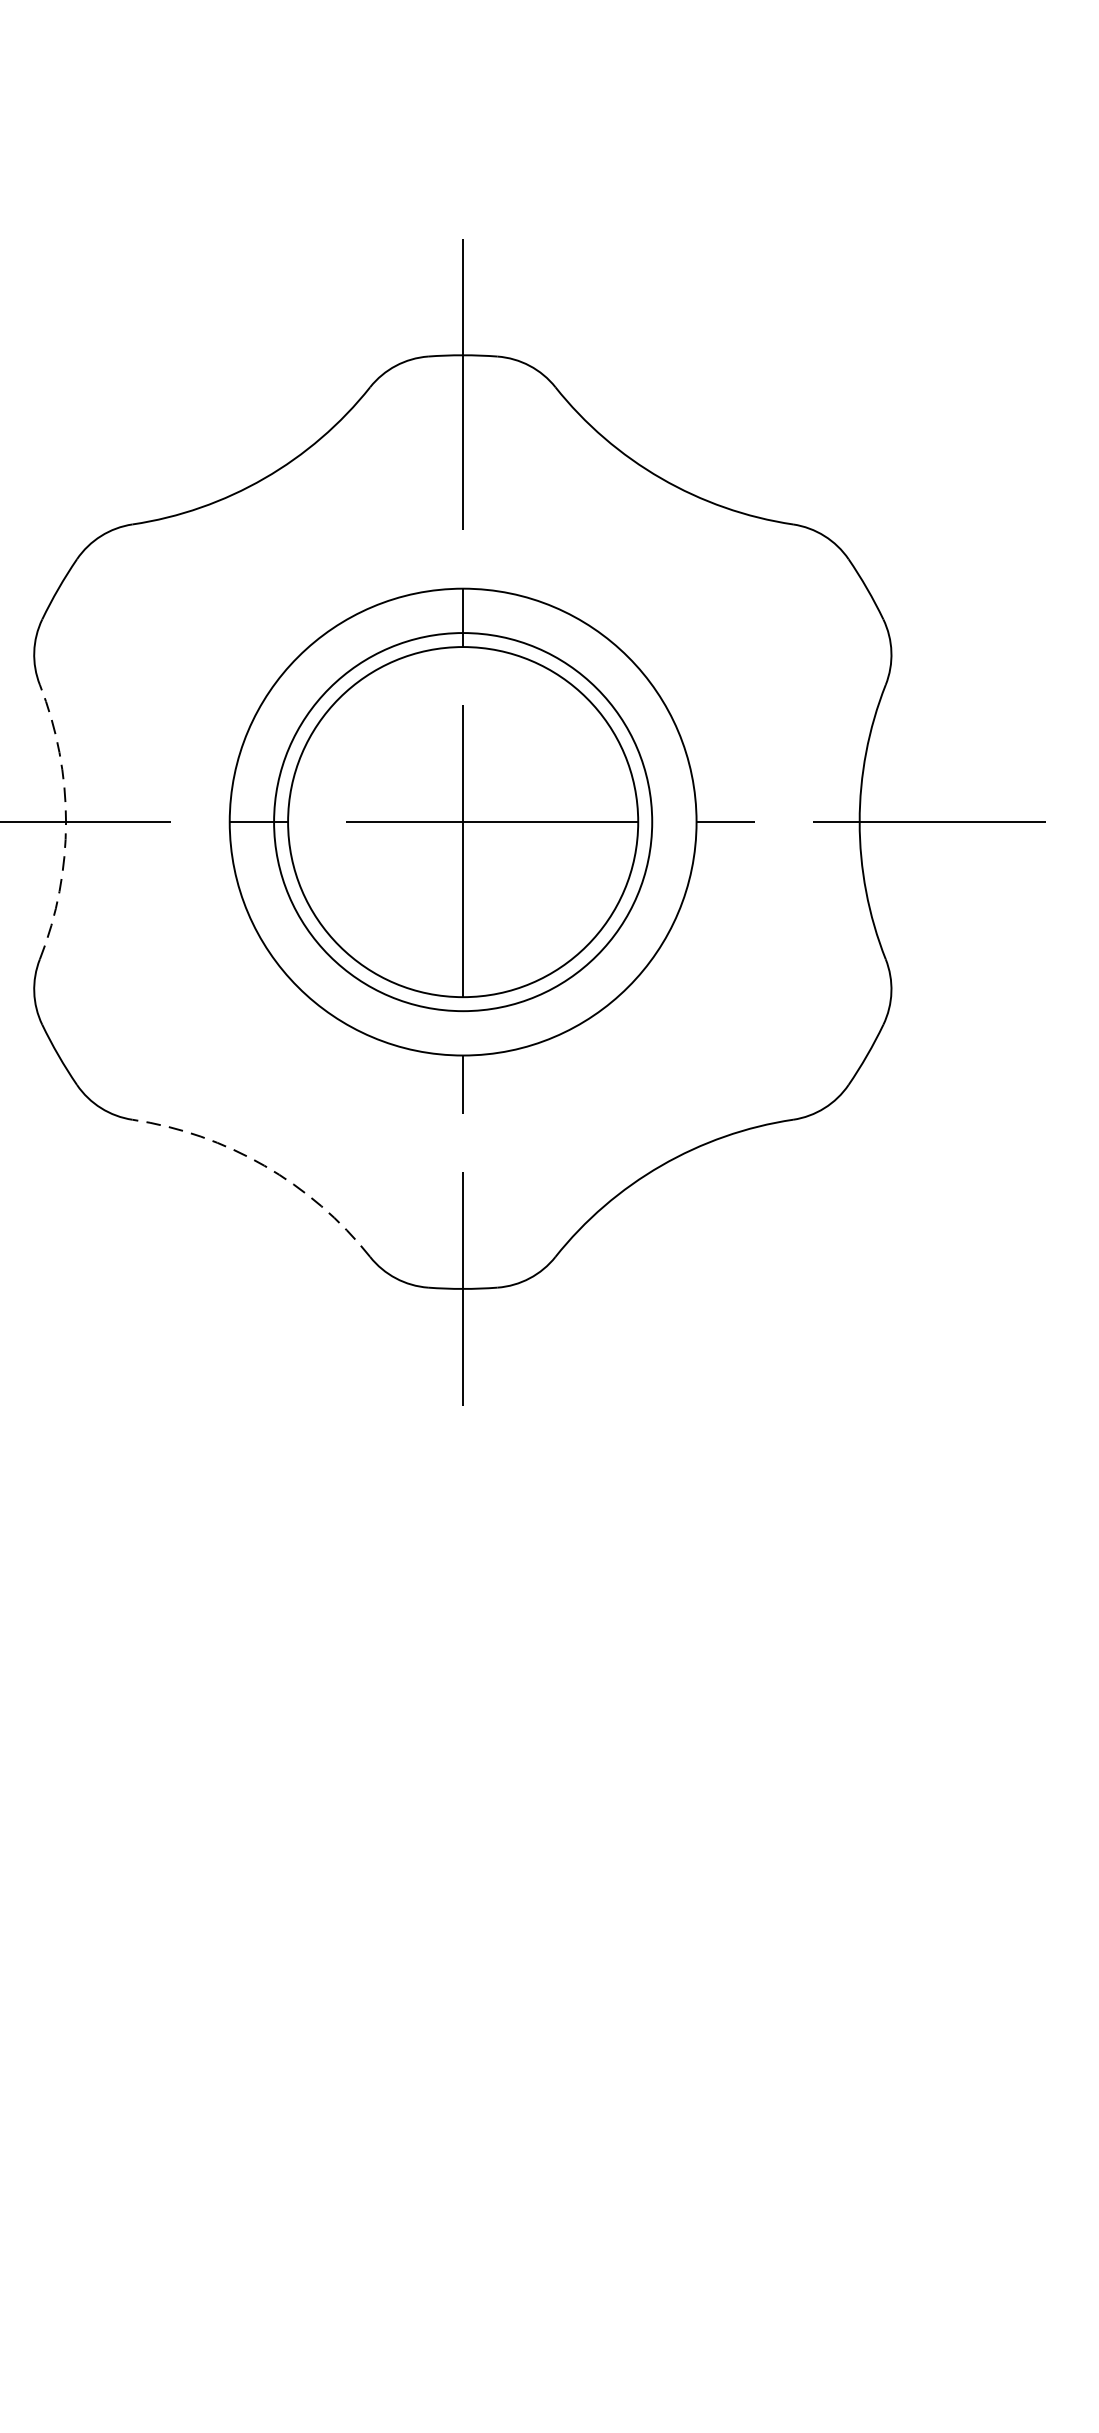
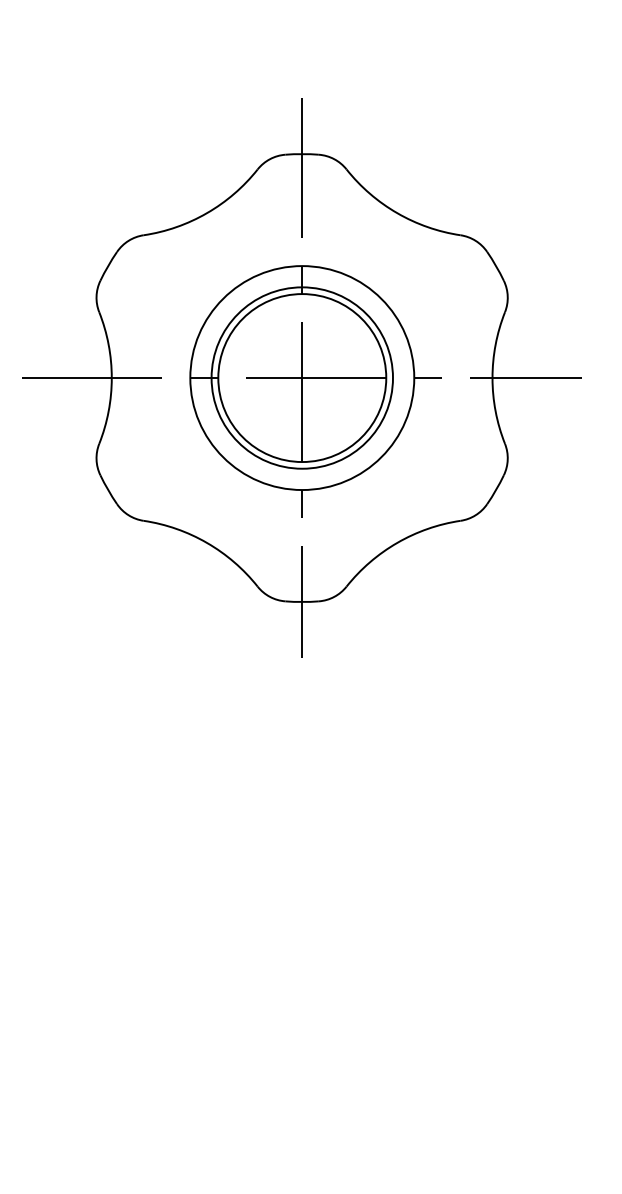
arc: (65, 823) -> (111, 378), dashed -> solid
arc: (263, 1164) -> (206, 542), dashed -> solid

